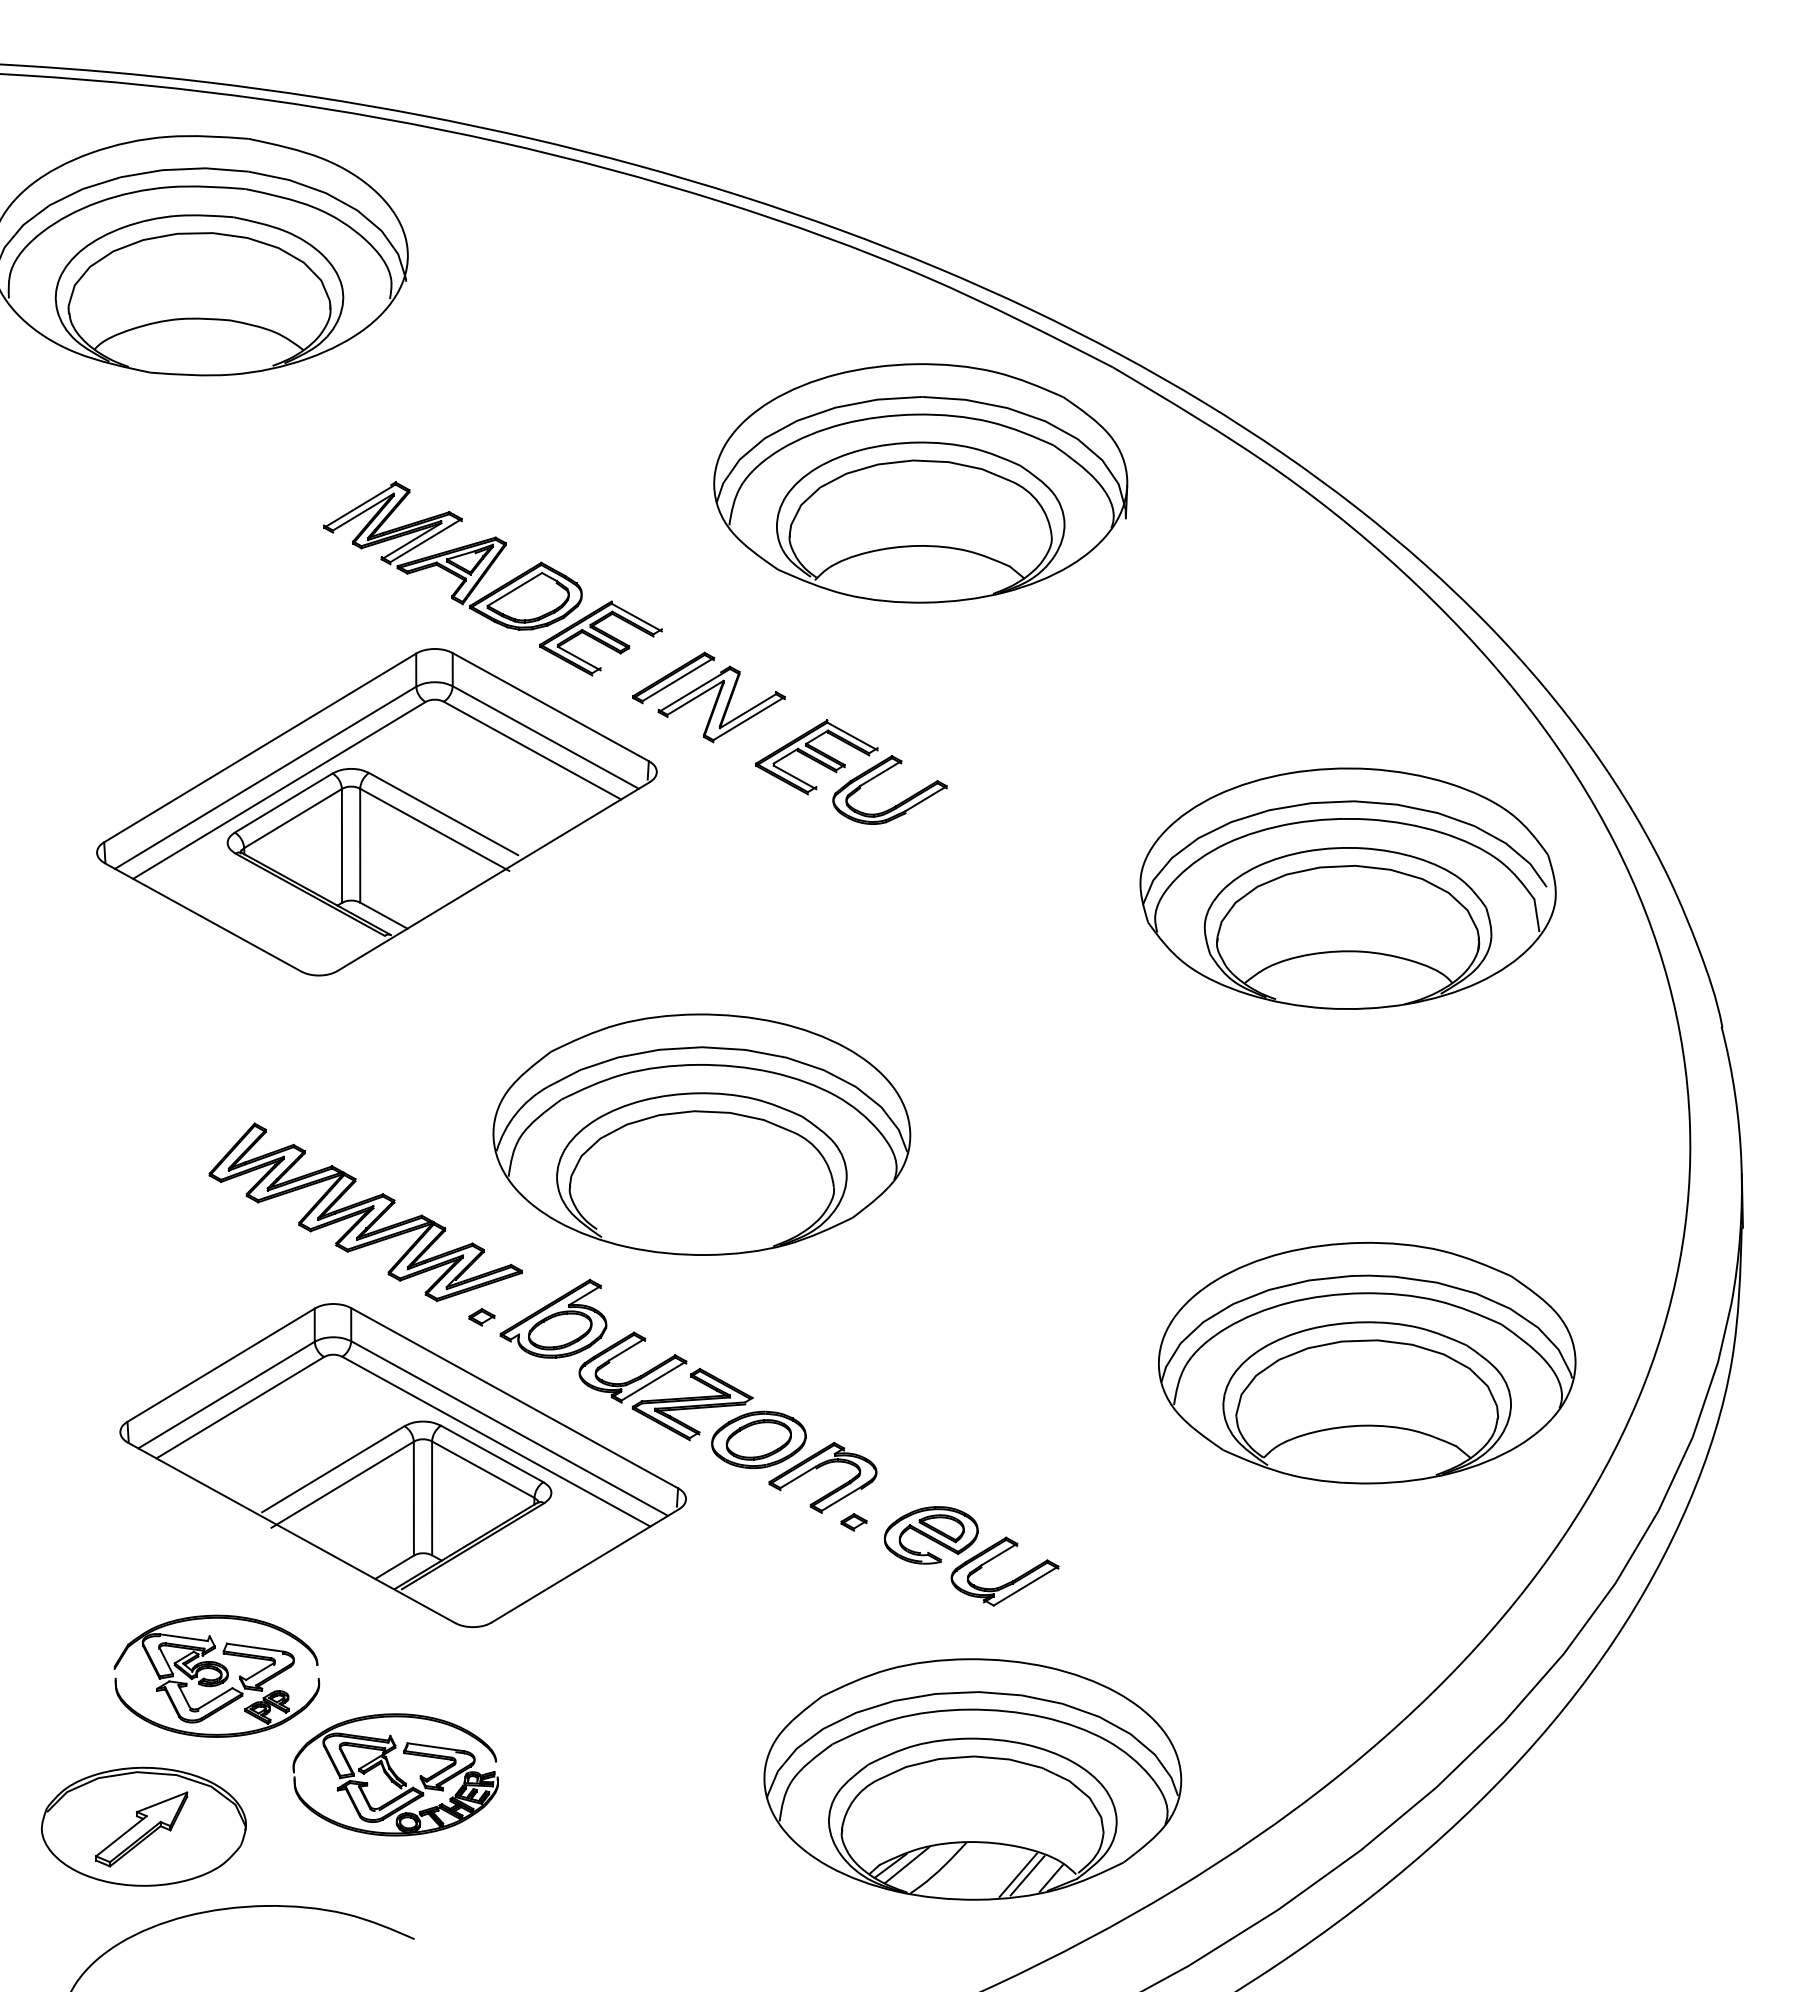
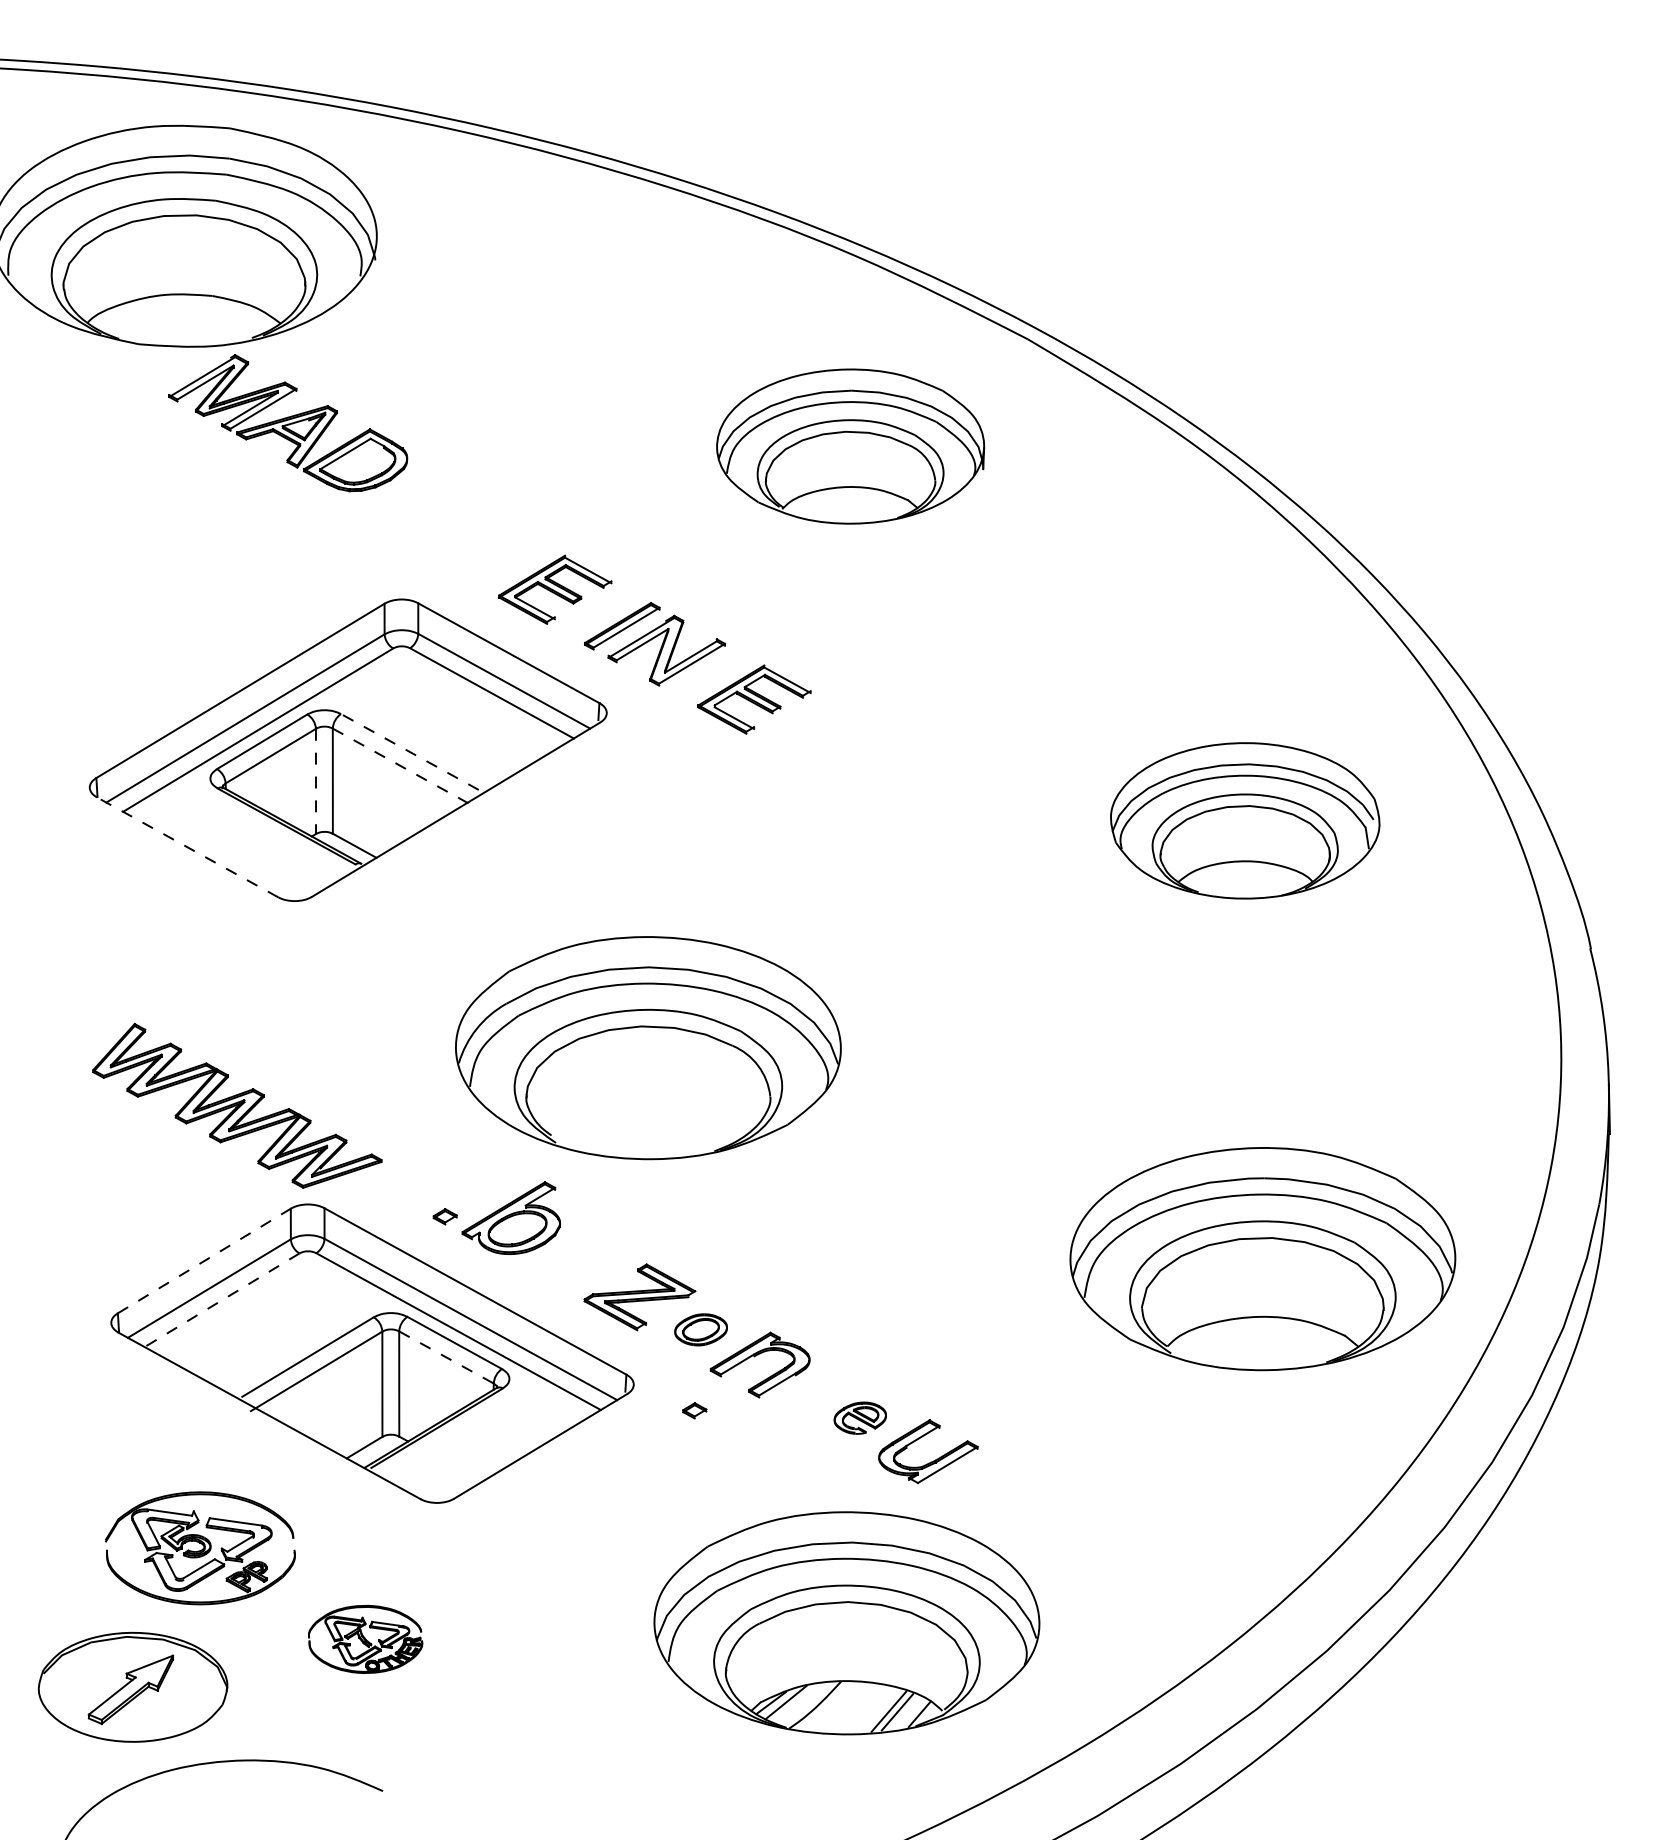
part: (920, 483) -> (850, 446), size x0.7
part: (452, 555) -> (287, 422), moved
part: (896, 804) -> (828, 743), removed
line: (443, 813) -> (409, 751), solid -> dashed
line: (435, 830) -> (402, 767), solid -> dashed
line: (341, 845) -> (315, 780), solid -> dashed
part: (1347, 888) -> (1244, 820), size x0.7
line: (203, 917) -> (188, 847), solid -> dashed
part: (365, 1211) -> (237, 1105), moved
line: (221, 1364) -> (204, 1260), solid -> dashed
part: (637, 1376) -> (588, 1271), removed
line: (240, 1407) -> (222, 1300), solid -> dashed
part: (758, 1439) -> (700, 1329), size x0.6
line: (483, 1469) -> (446, 1357), solid -> dashed
part: (853, 1522) -> (694, 1410), moved
part: (931, 1535) -> (860, 1418), size x0.6
part: (395, 1774) -> (365, 1639), size x0.6
part: (972, 1779) -> (846, 1623), moved

